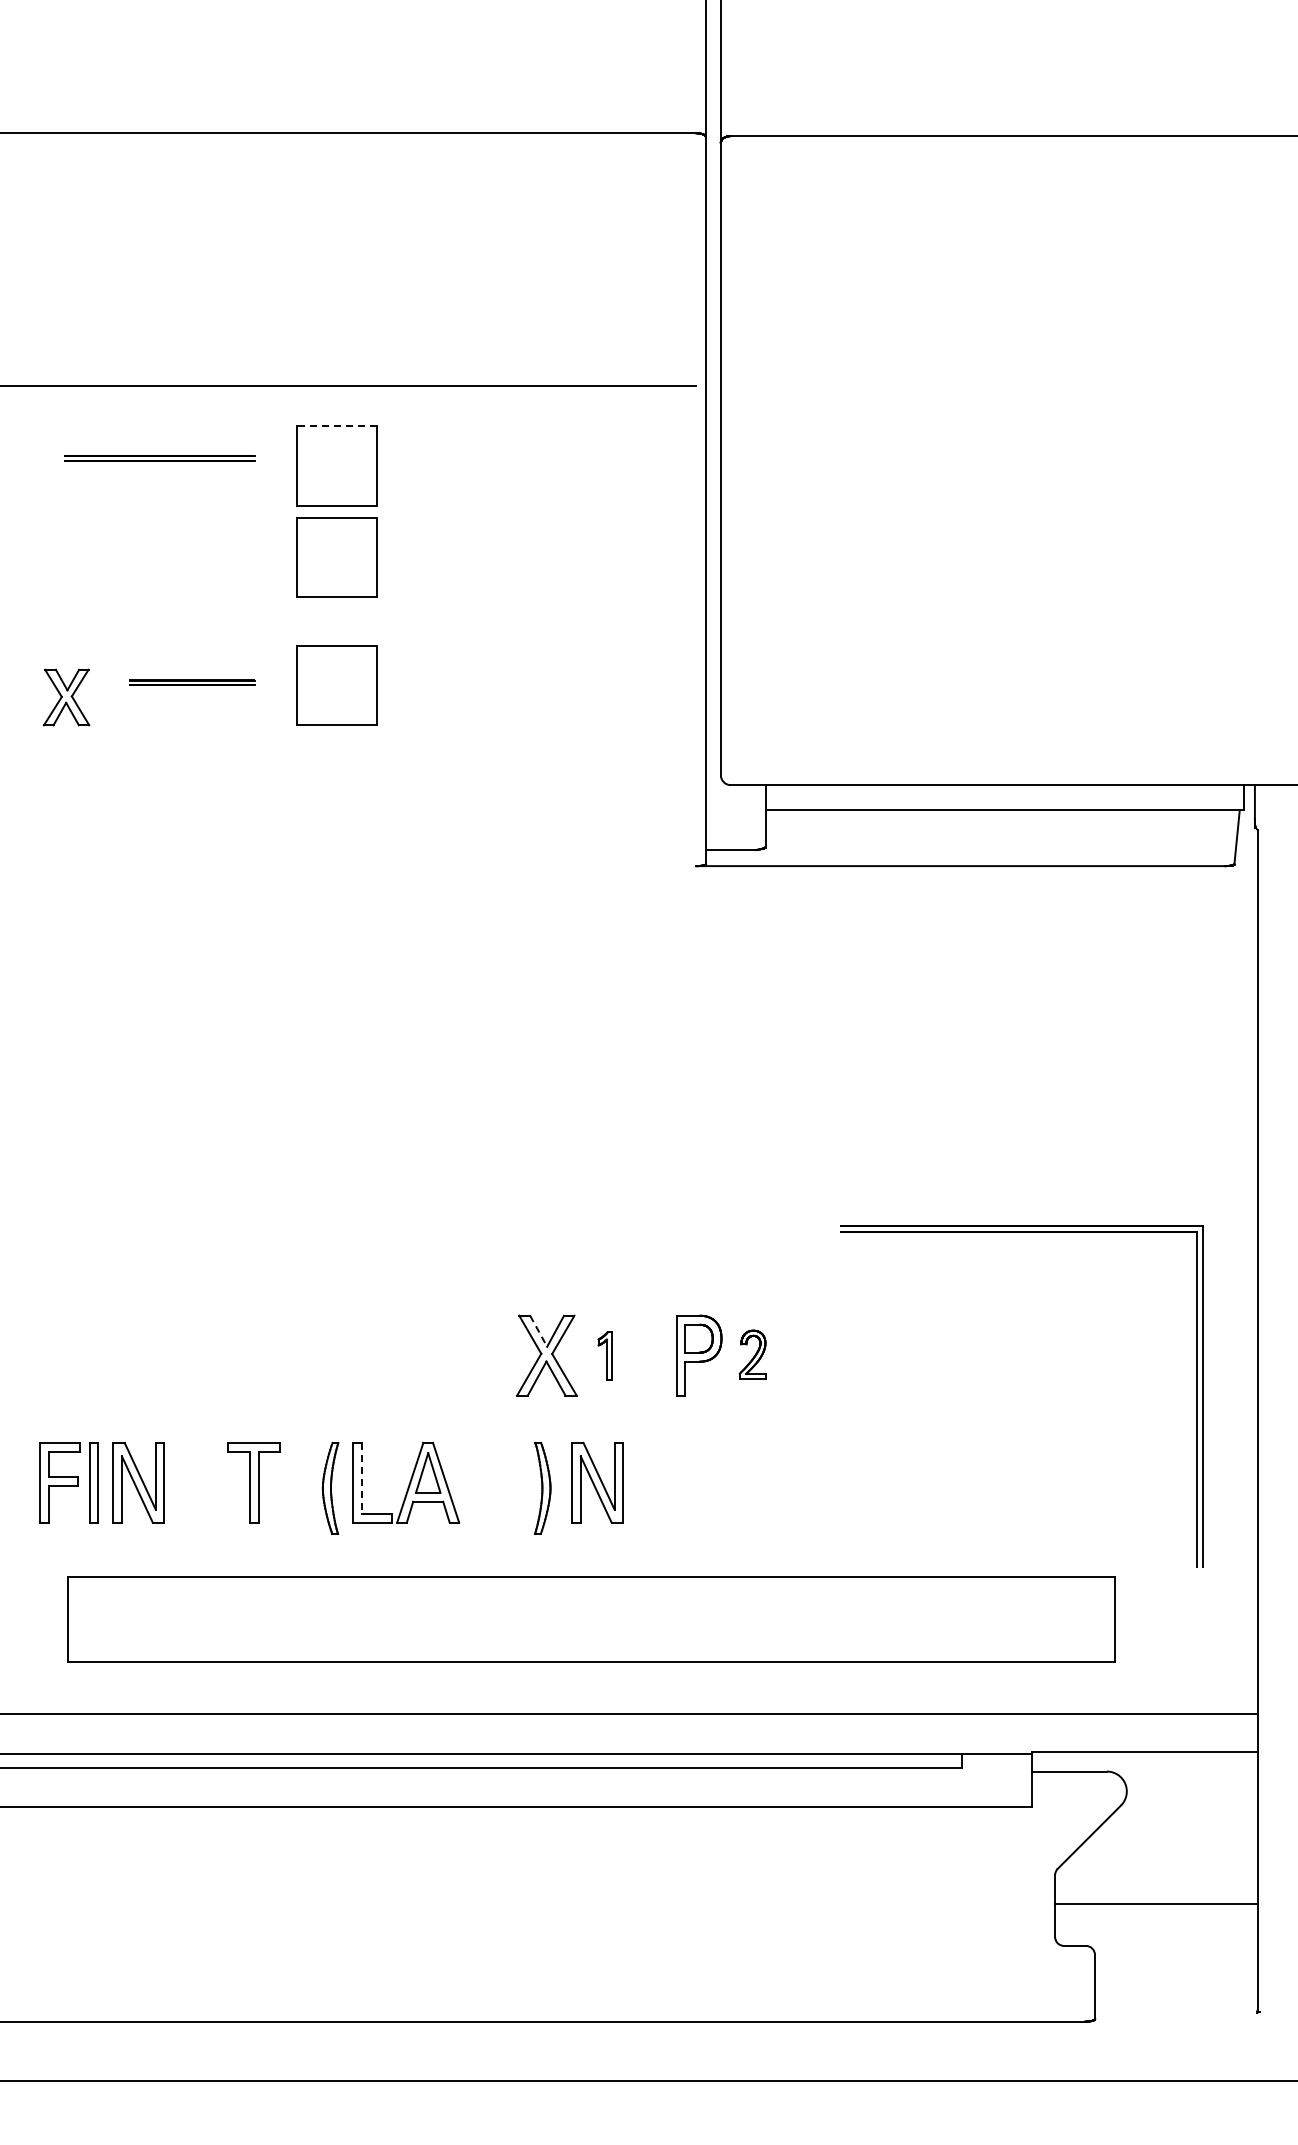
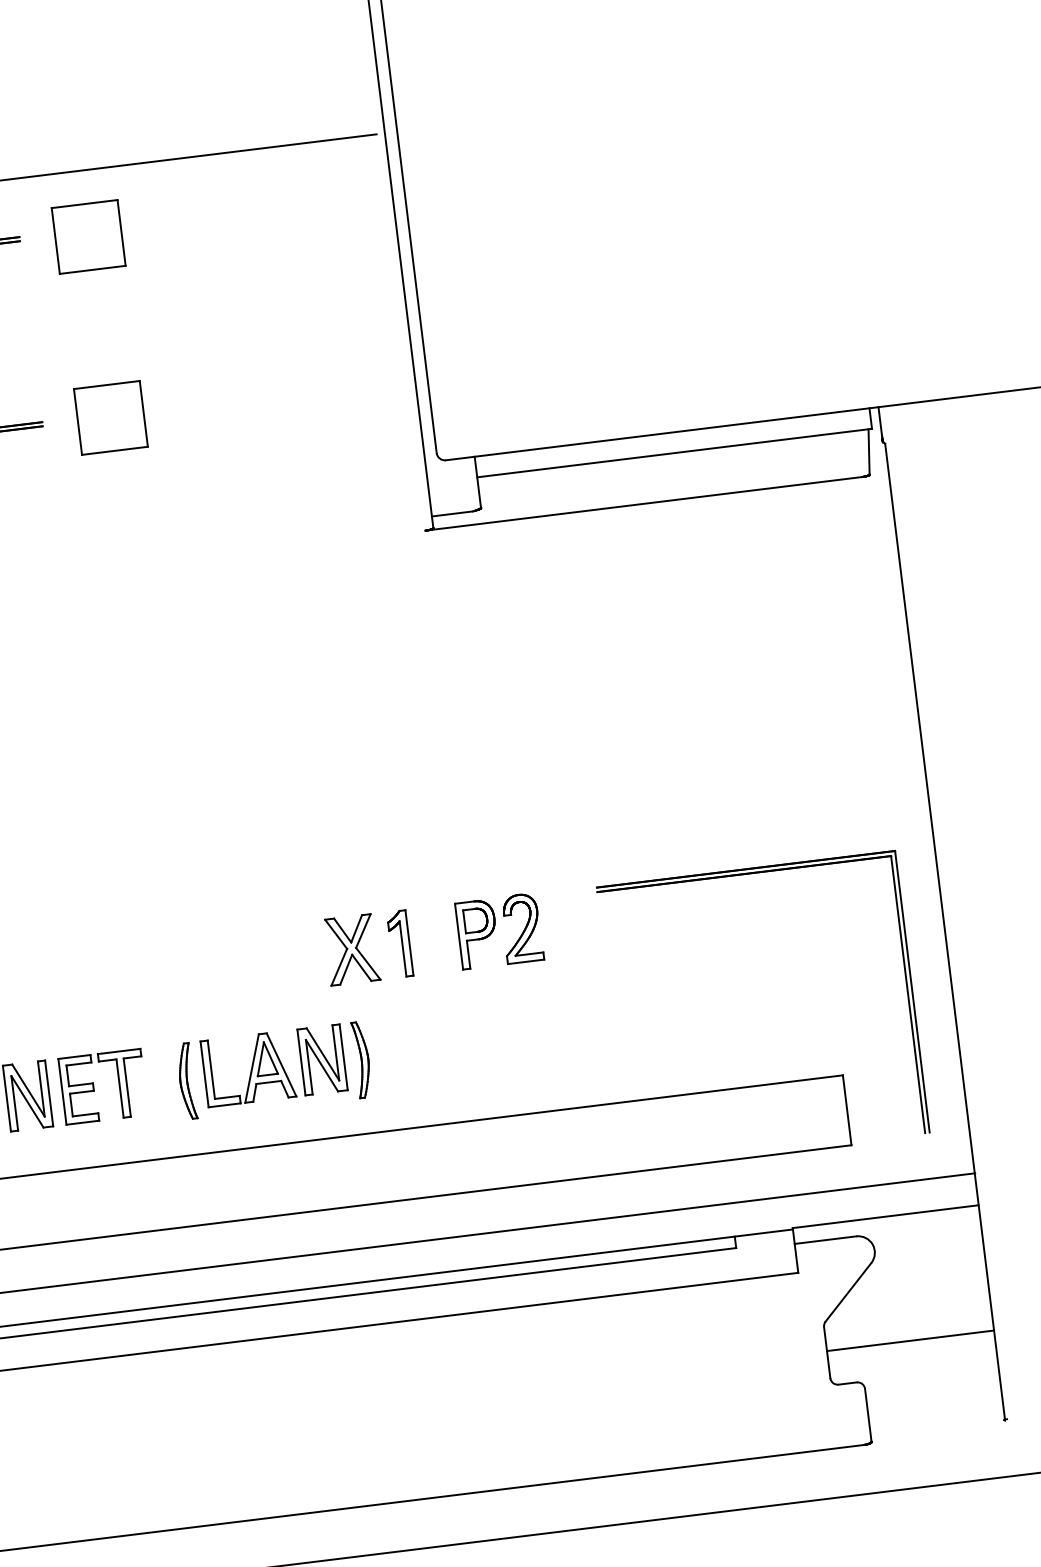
line: (337, 426) -> (84, 204), dashed -> solid
part: (336, 557) -> (97, 312), removed
part: (1021, 1232) -> (746, 874), moved
line: (538, 1331) -> (342, 930), dashed -> solid
part: (752, 1354) -> (521, 928), size x1.67
part: (605, 1355) -> (400, 943), size x1.67
line: (361, 1478) -> (211, 1070), dashed -> solid
part: (200, 1482) -> (78, 1089), added
part: (597, 1482) -> (322, 1059), moved

